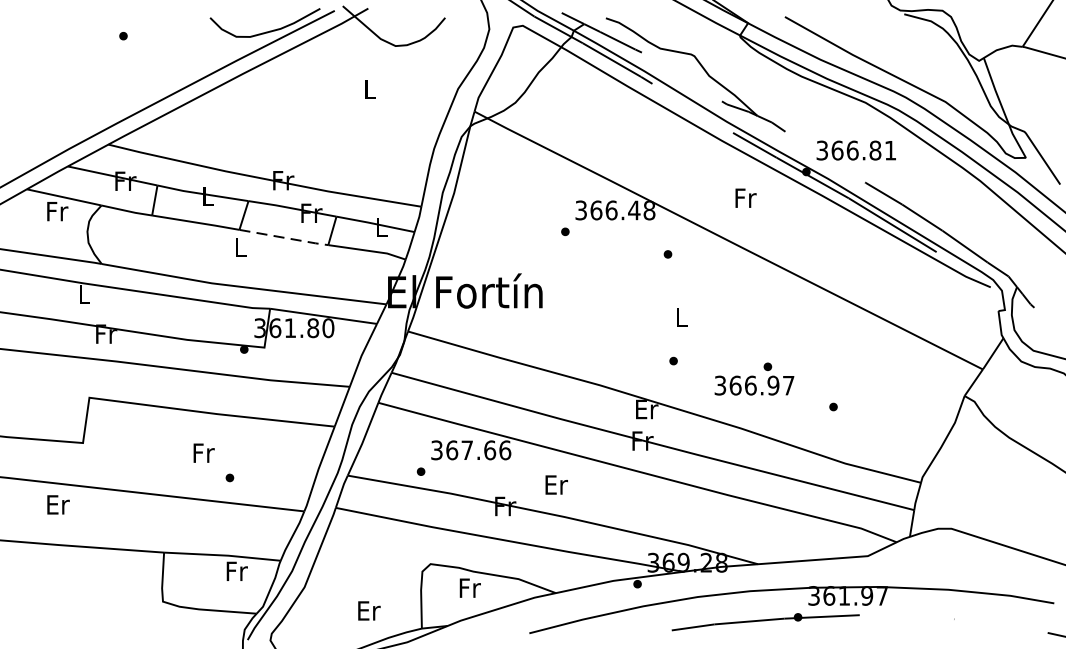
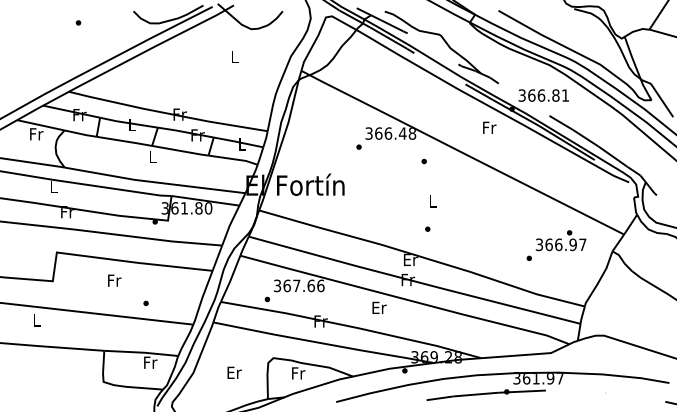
text: (745, 197) -> (489, 127), moved
line: (285, 238) -> (181, 151), dashed -> solid
text: (753, 378) -> (560, 240), moved
text: (203, 452) -> (114, 280), moved
text: (556, 484) -> (379, 307), moved
text: (58, 504) -> (37, 320), Er -> L
text: (369, 610) -> (234, 372), moved

